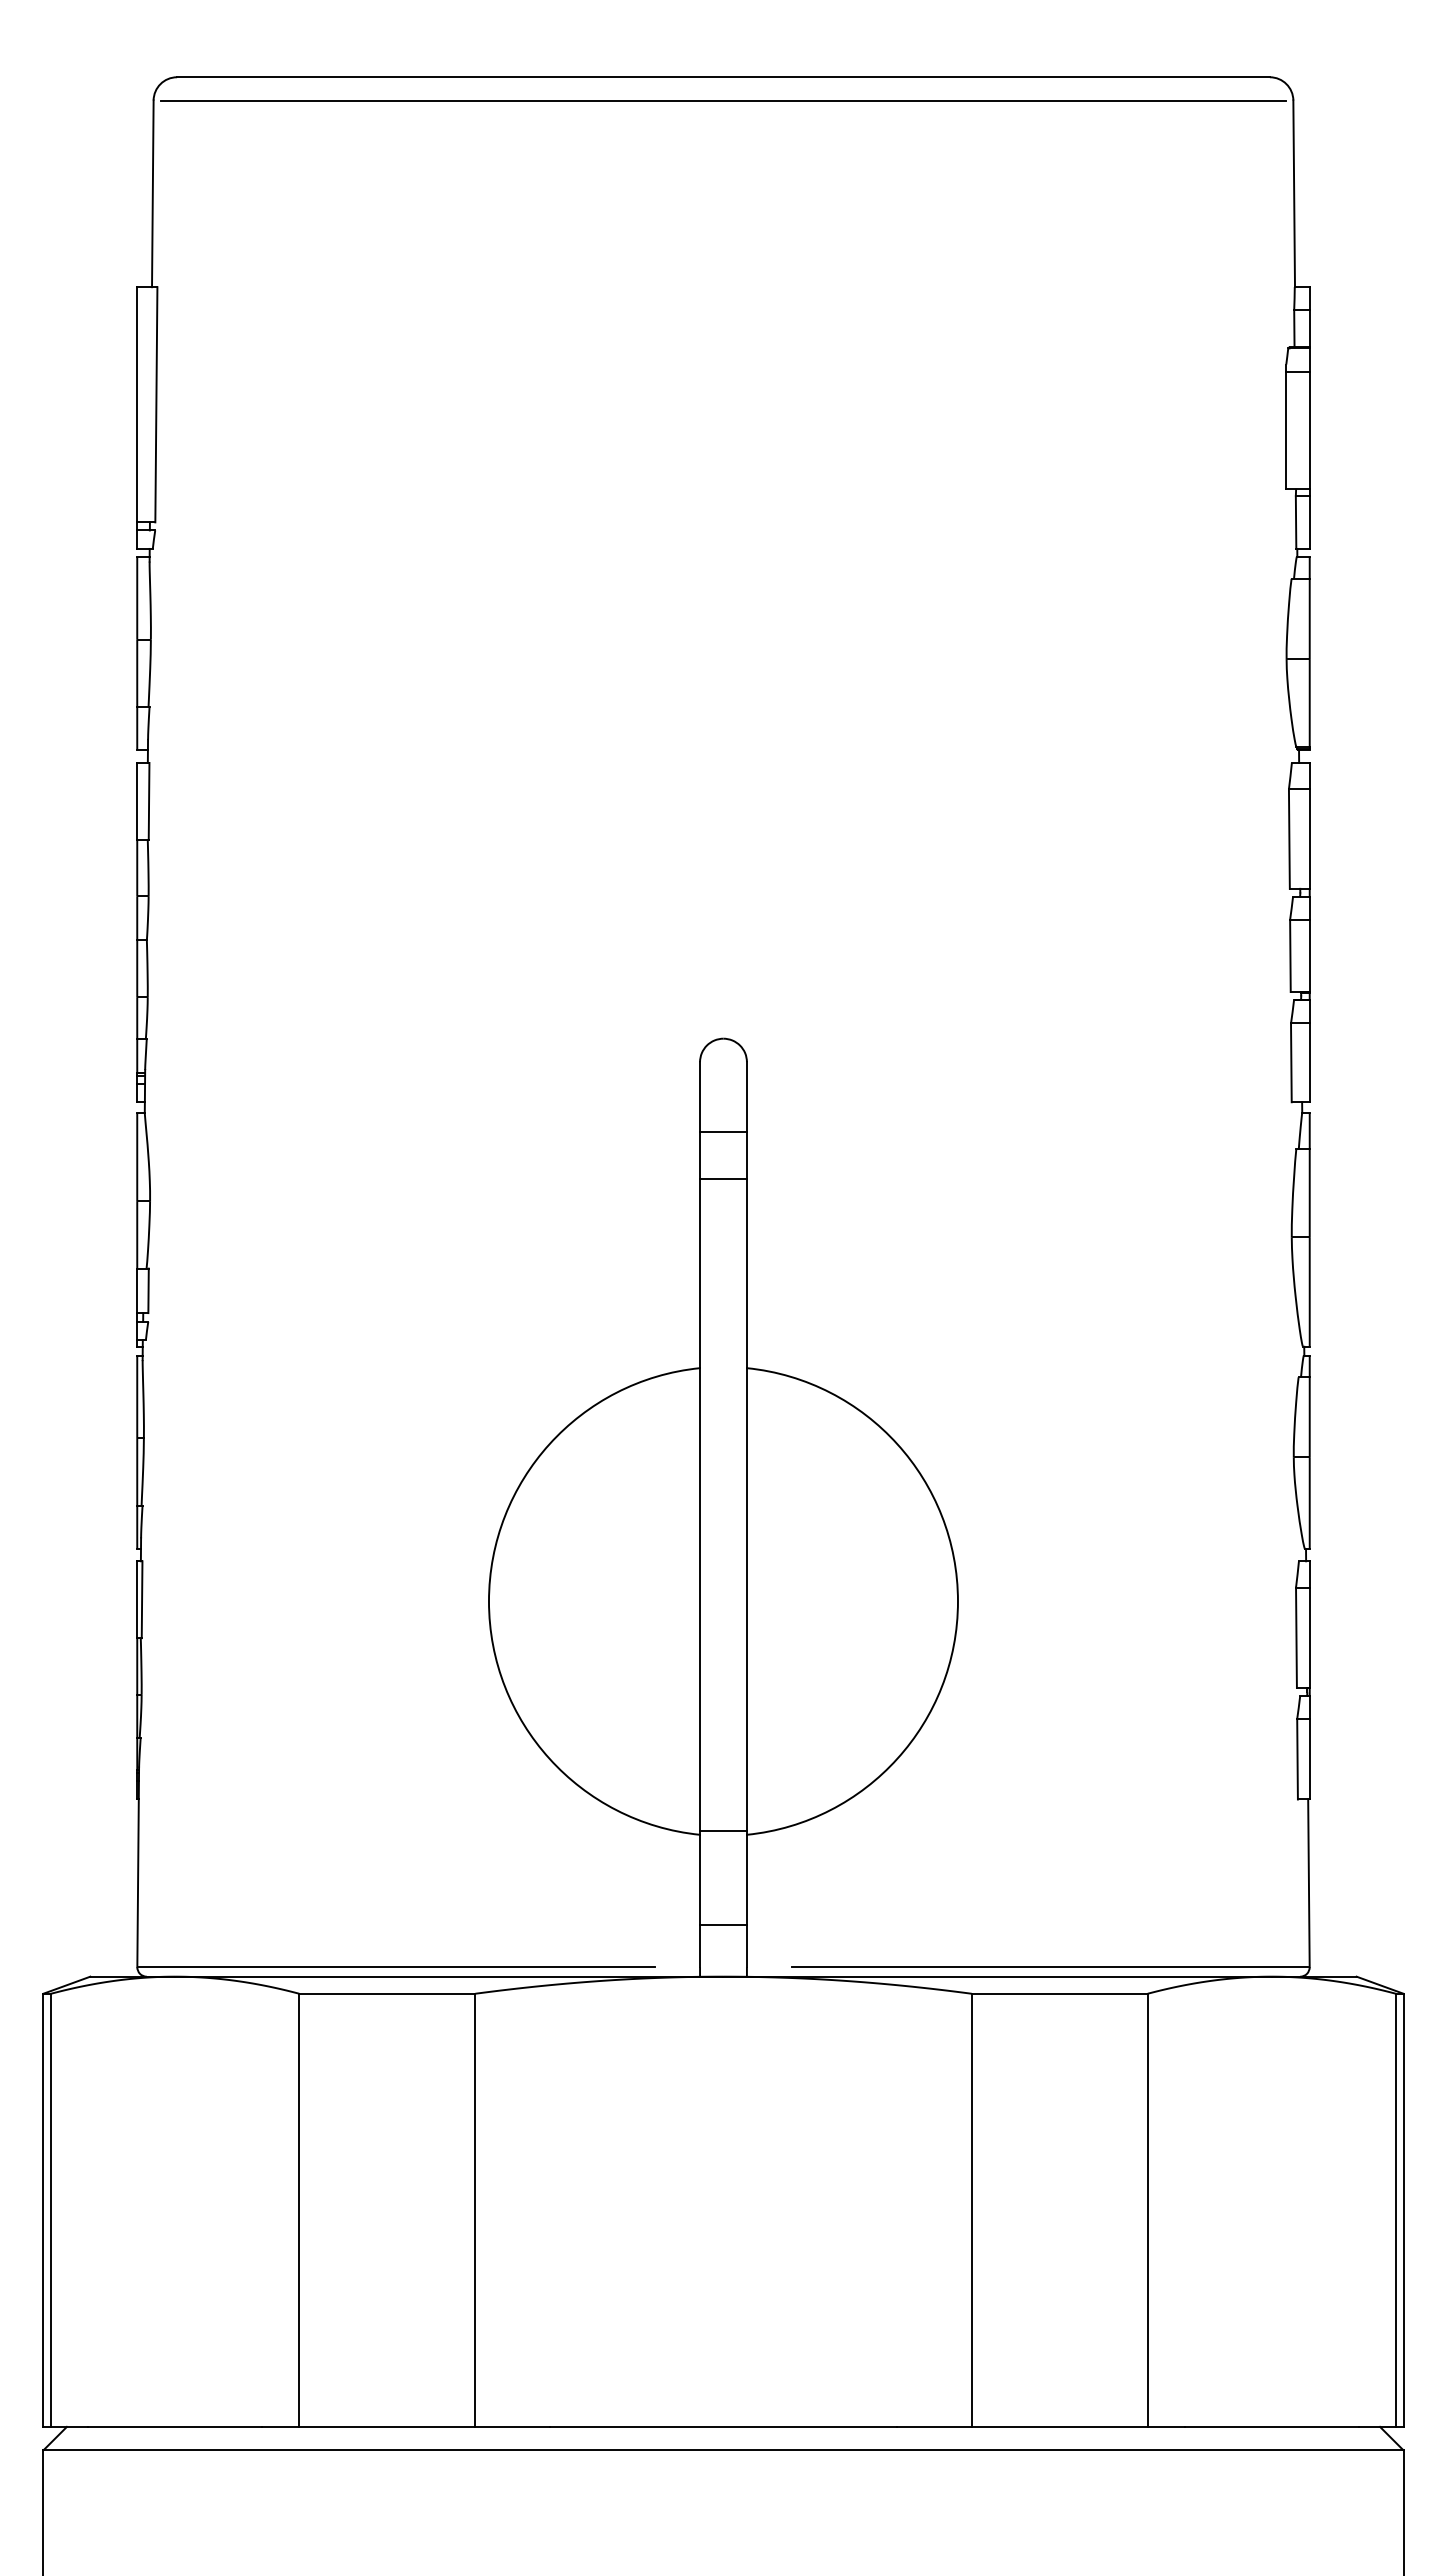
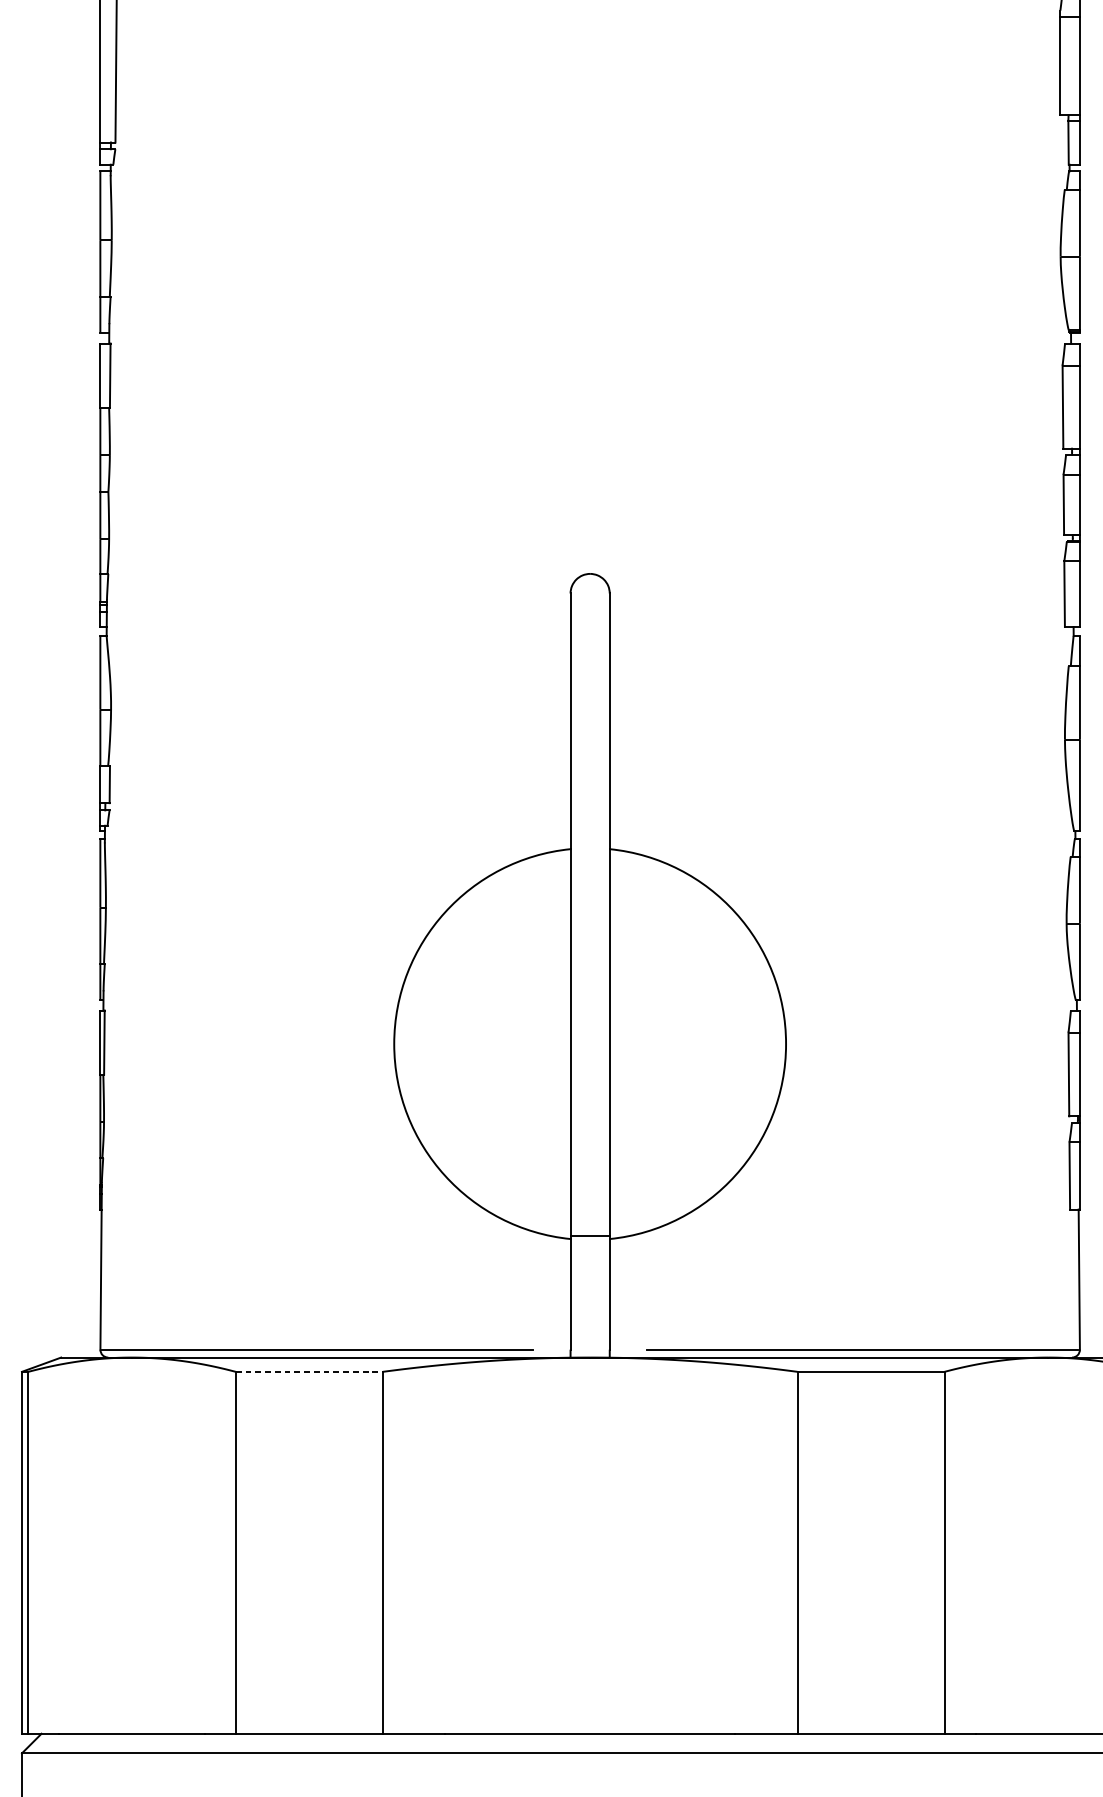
line: (723, 1132) -> (590, 652), removed
line: (723, 1179) -> (590, 691), removed
line: (723, 1925) -> (590, 1314), removed
line: (387, 1993) -> (309, 1371), solid -> dashed

